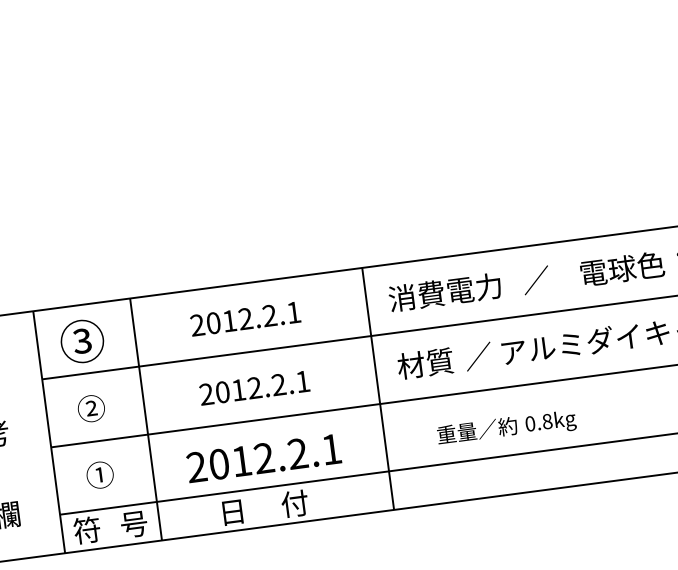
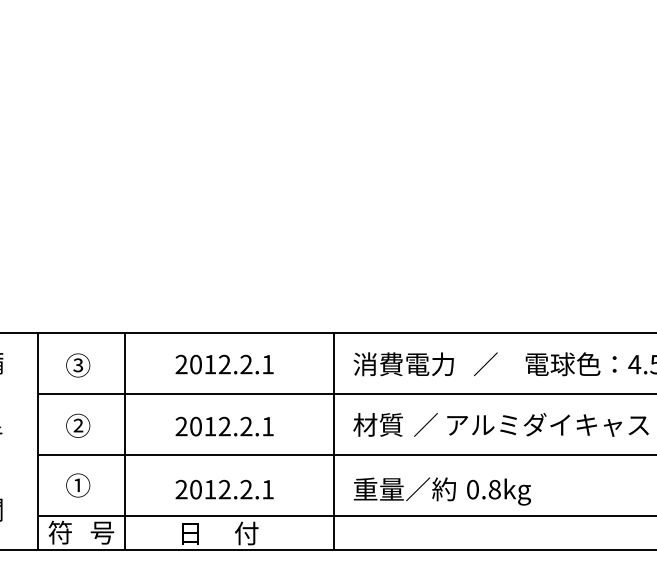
part: (82, 341) -> (78, 365), size x0.62
part: (506, 428) -> (442, 491), size x1.43
part: (263, 458) -> (224, 489), size x0.71

